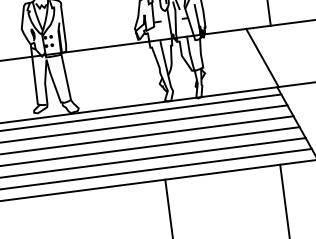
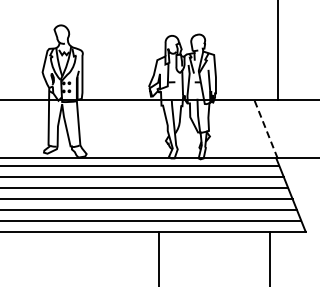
line: (262, 58) -> (265, 129), solid -> dashed

